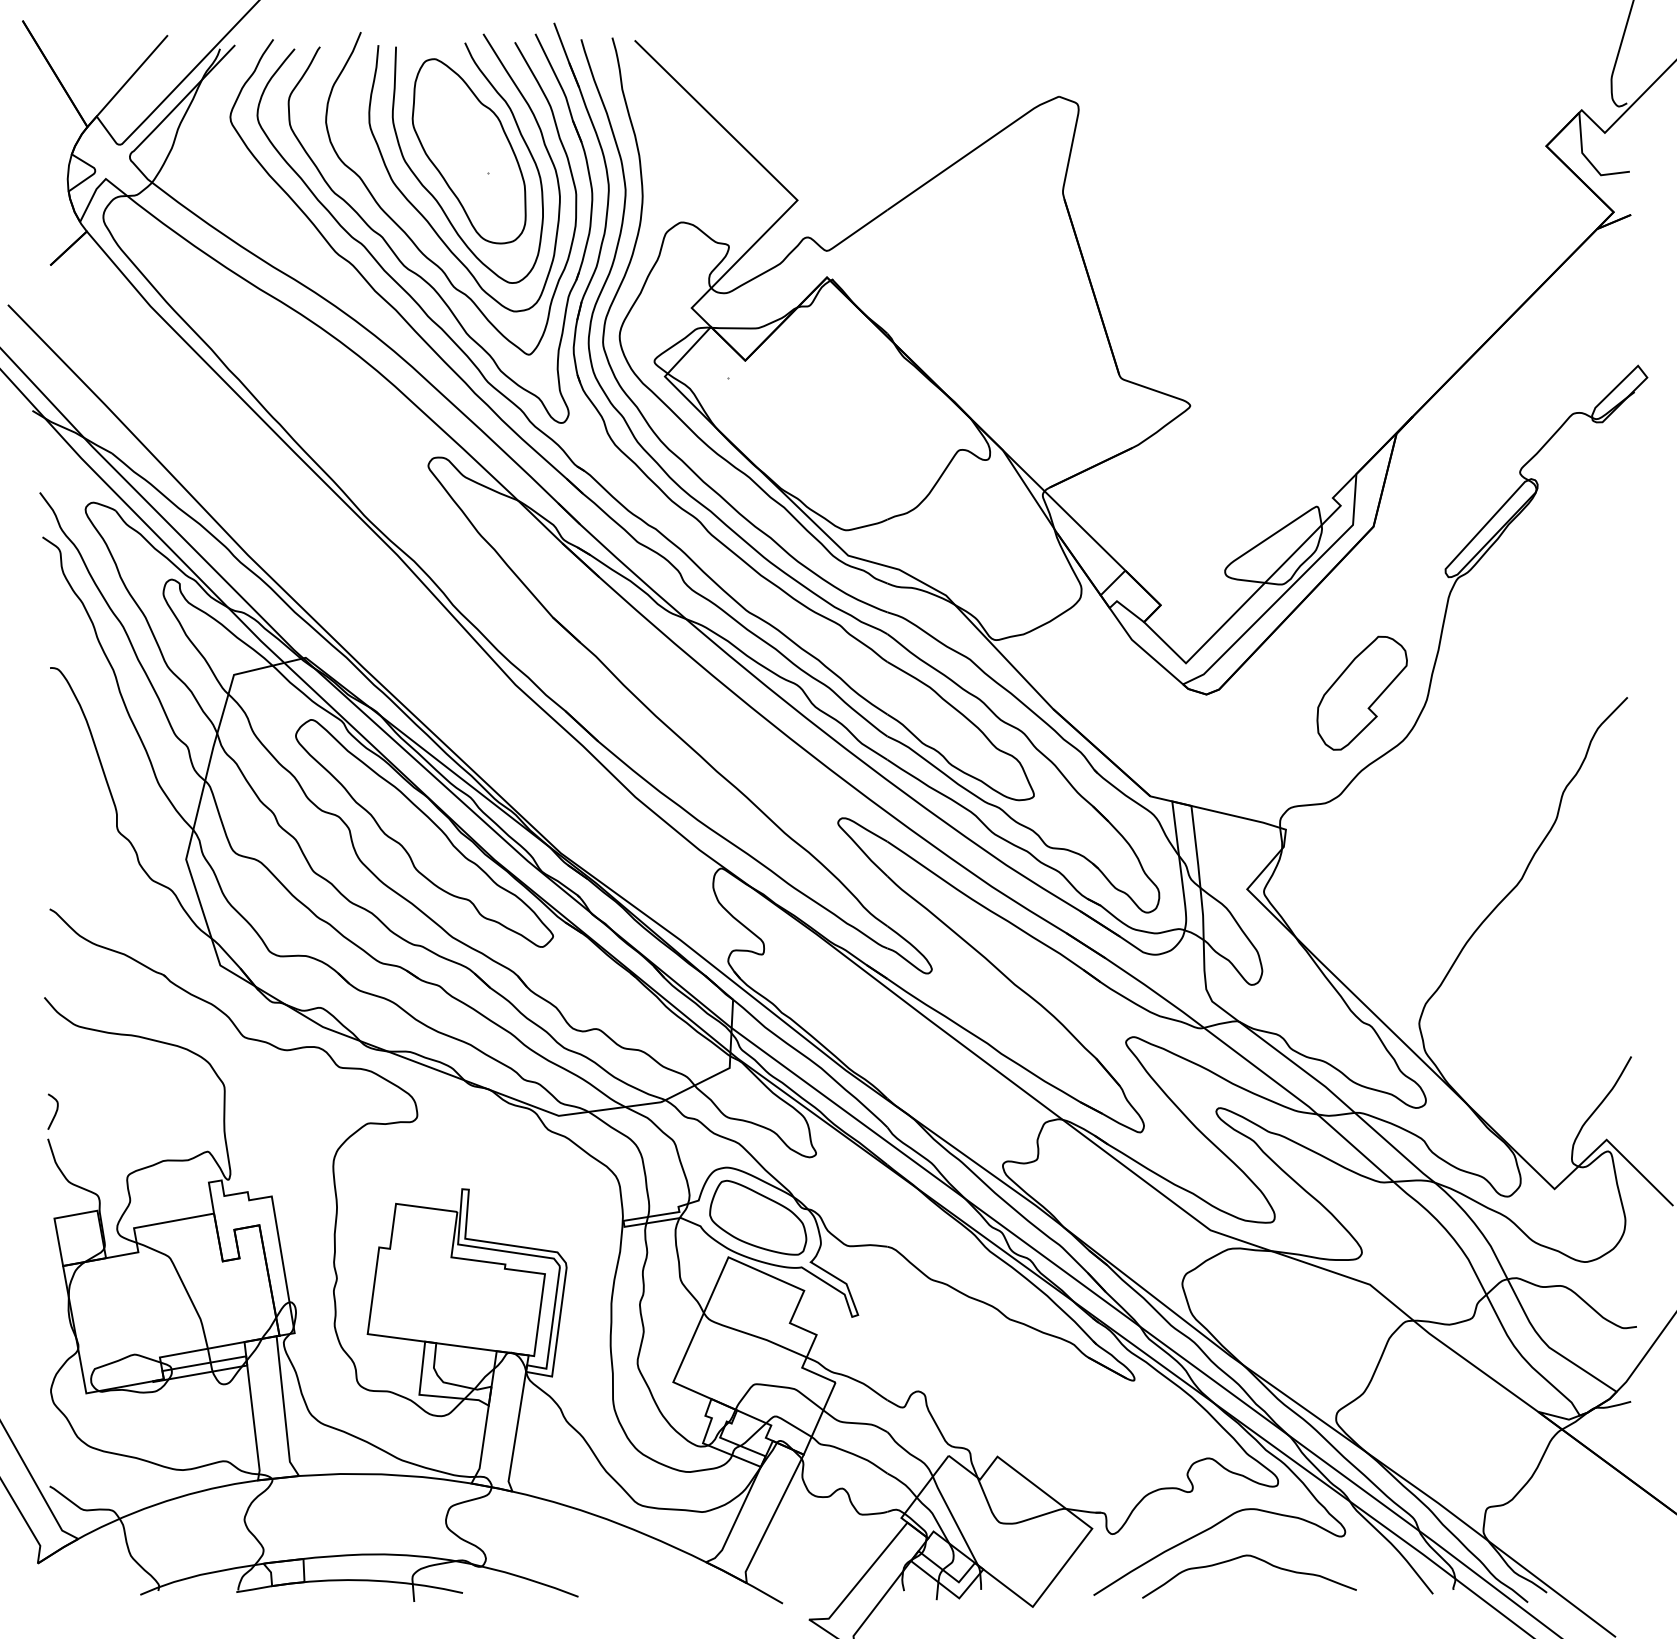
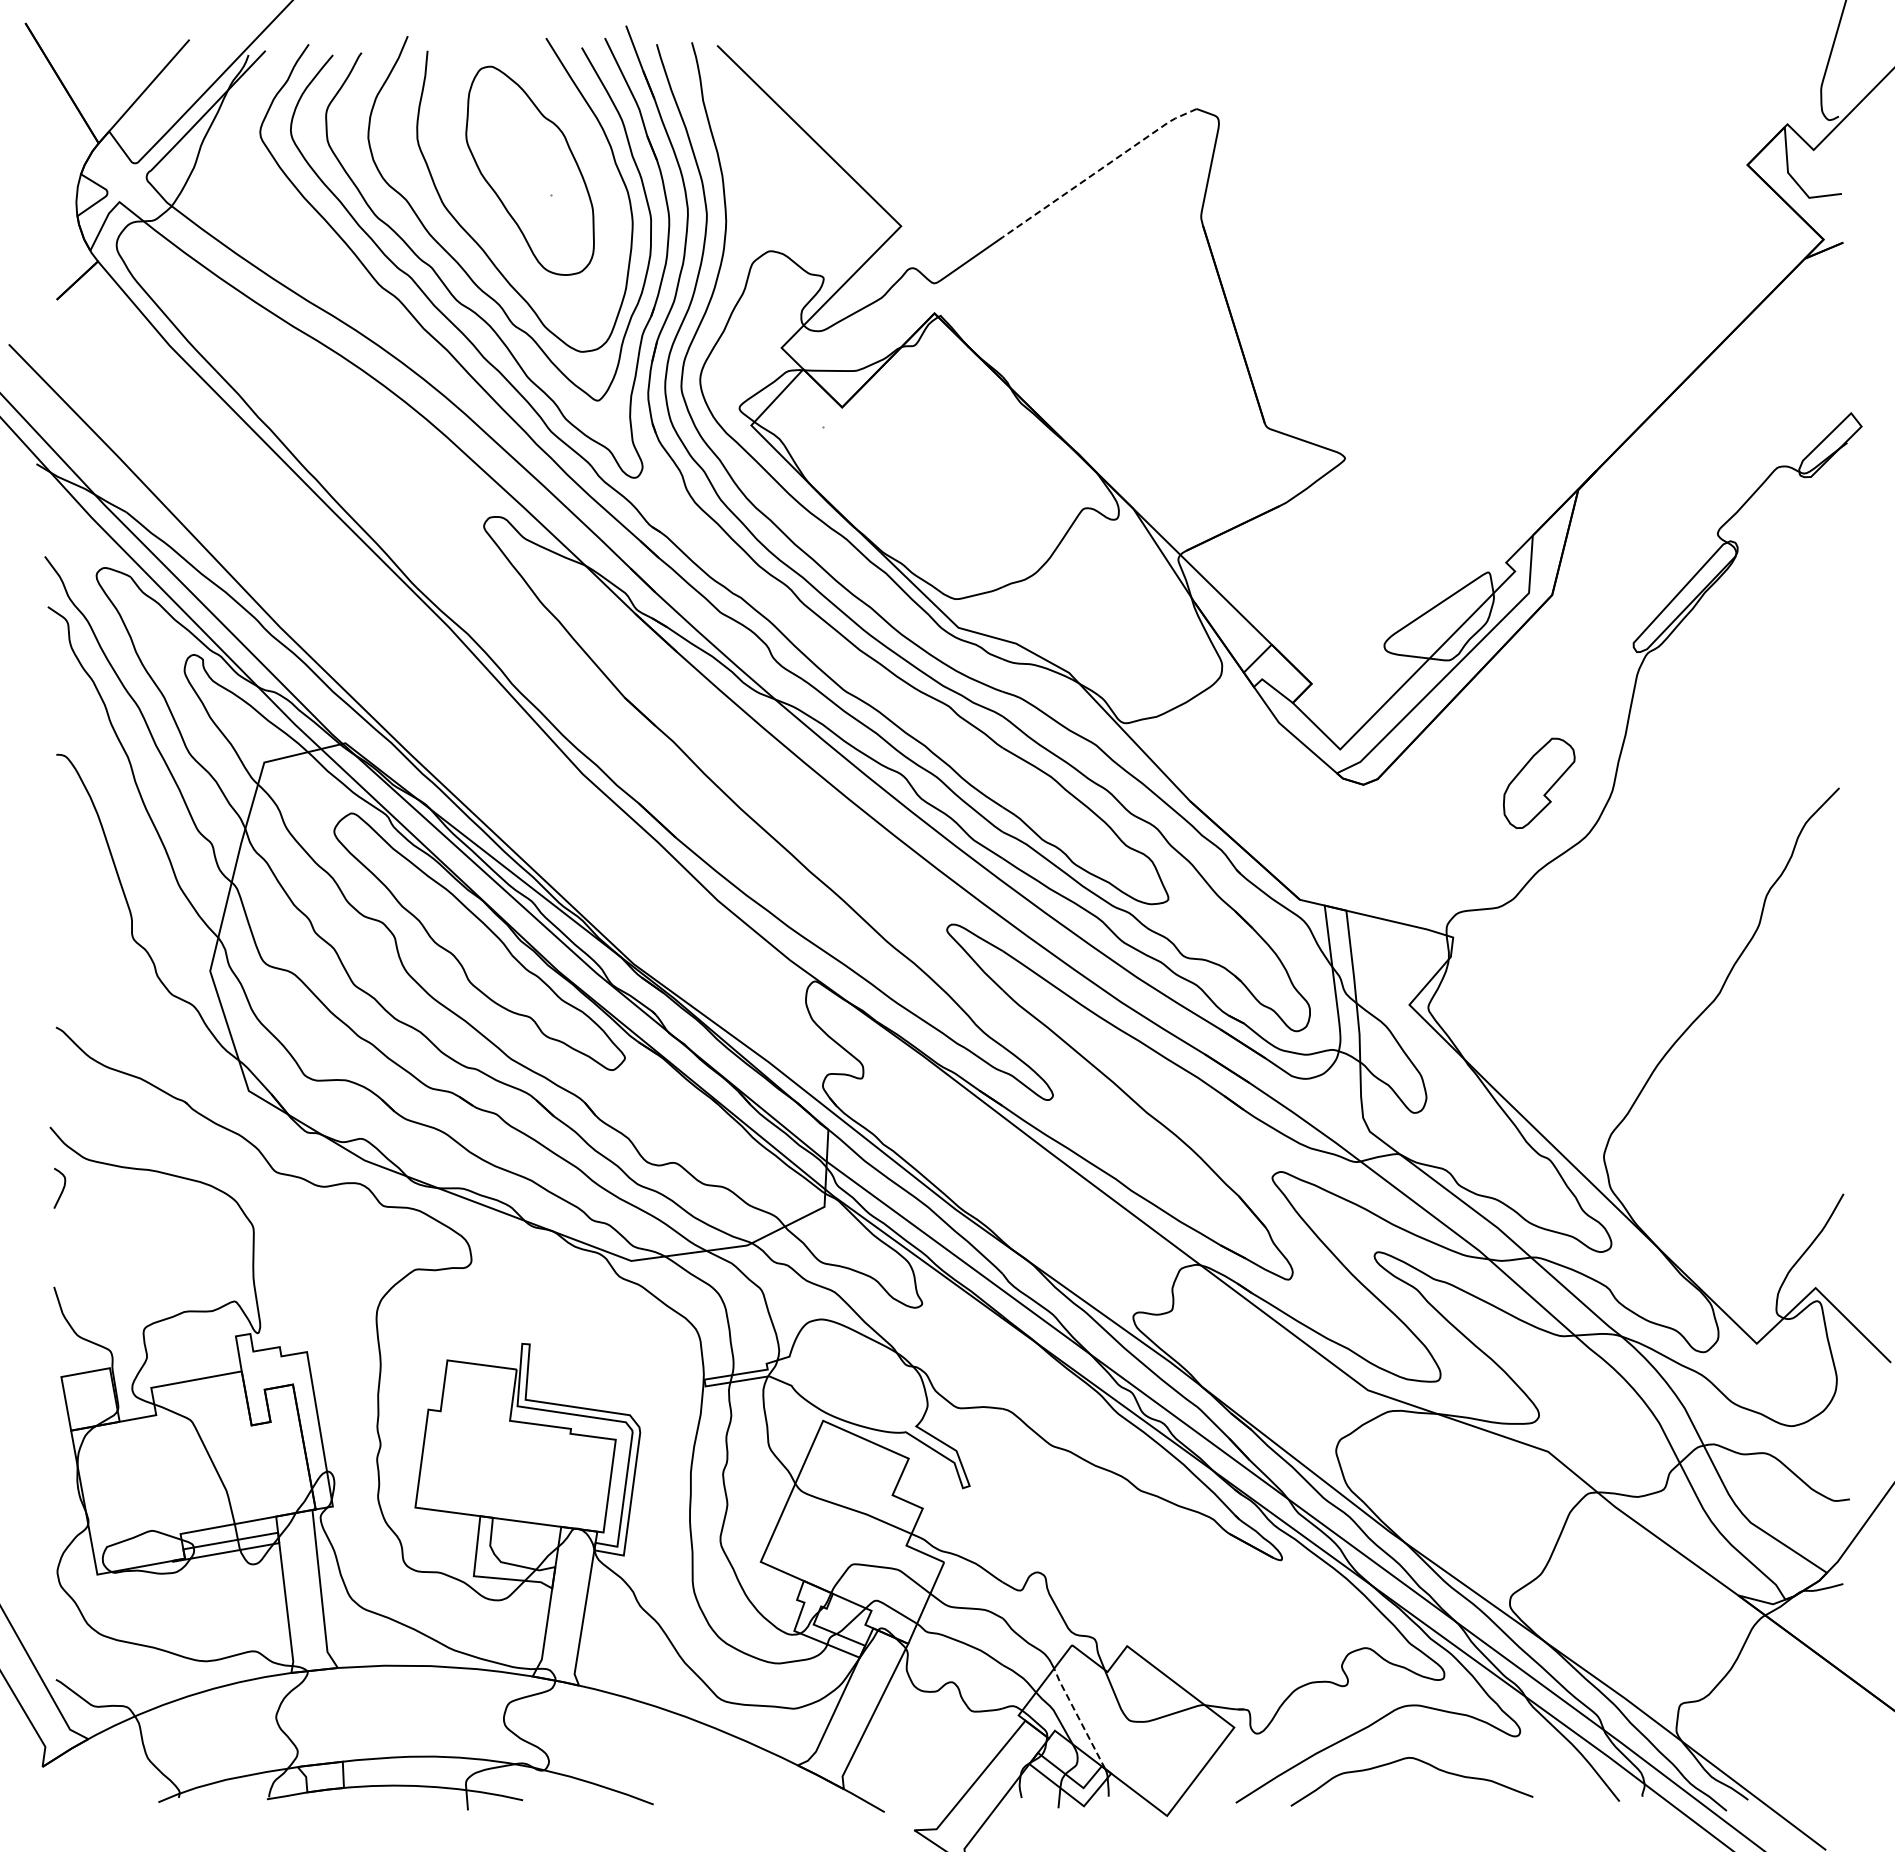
line: (972, 151) -> (1099, 170), solid -> dashed
curve: (434, 196) -> (490, 221), removed
part: (1361, 693) -> (1538, 783), size x0.7
curve: (55, 1111) -> (62, 1188), moved
part: (757, 1217) -> (856, 1375), removed
line: (954, 1520) -> (1078, 1718), solid -> dashed

